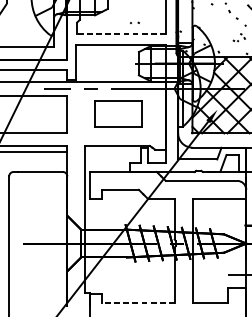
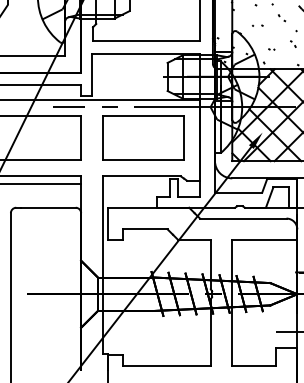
part: (234, 15) -> (282, 18), size x0.62
part: (134, 22) -> (257, 25), moved
line: (121, 34) -> (146, 41), dashed -> solid
part: (235, 40) -> (271, 49), moved
part: (118, 113) -> (143, 137), size x1.43
line: (138, 302) -> (167, 365), dashed -> solid

